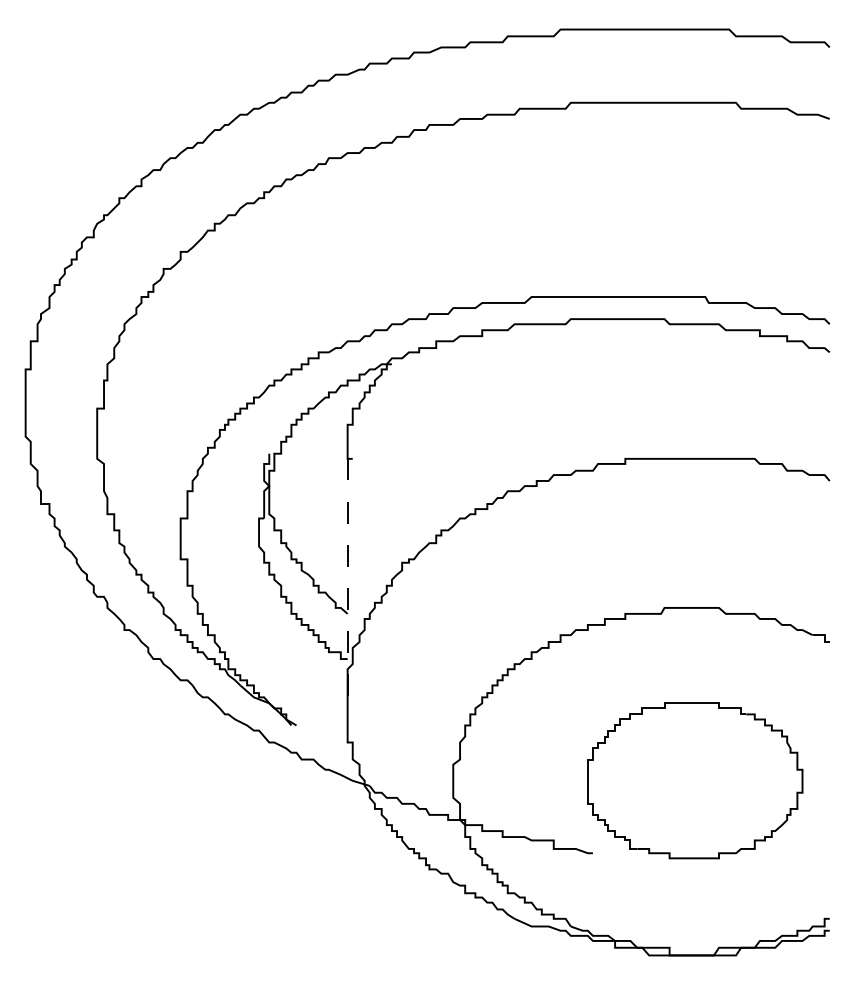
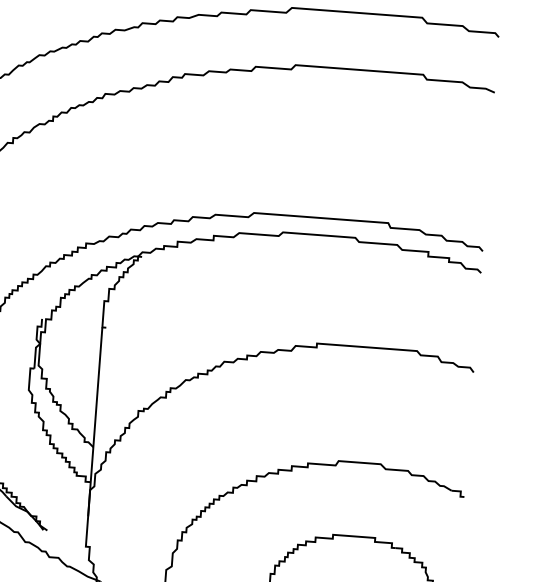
line: (347, 581) -> (95, 422), dashed -> solid

